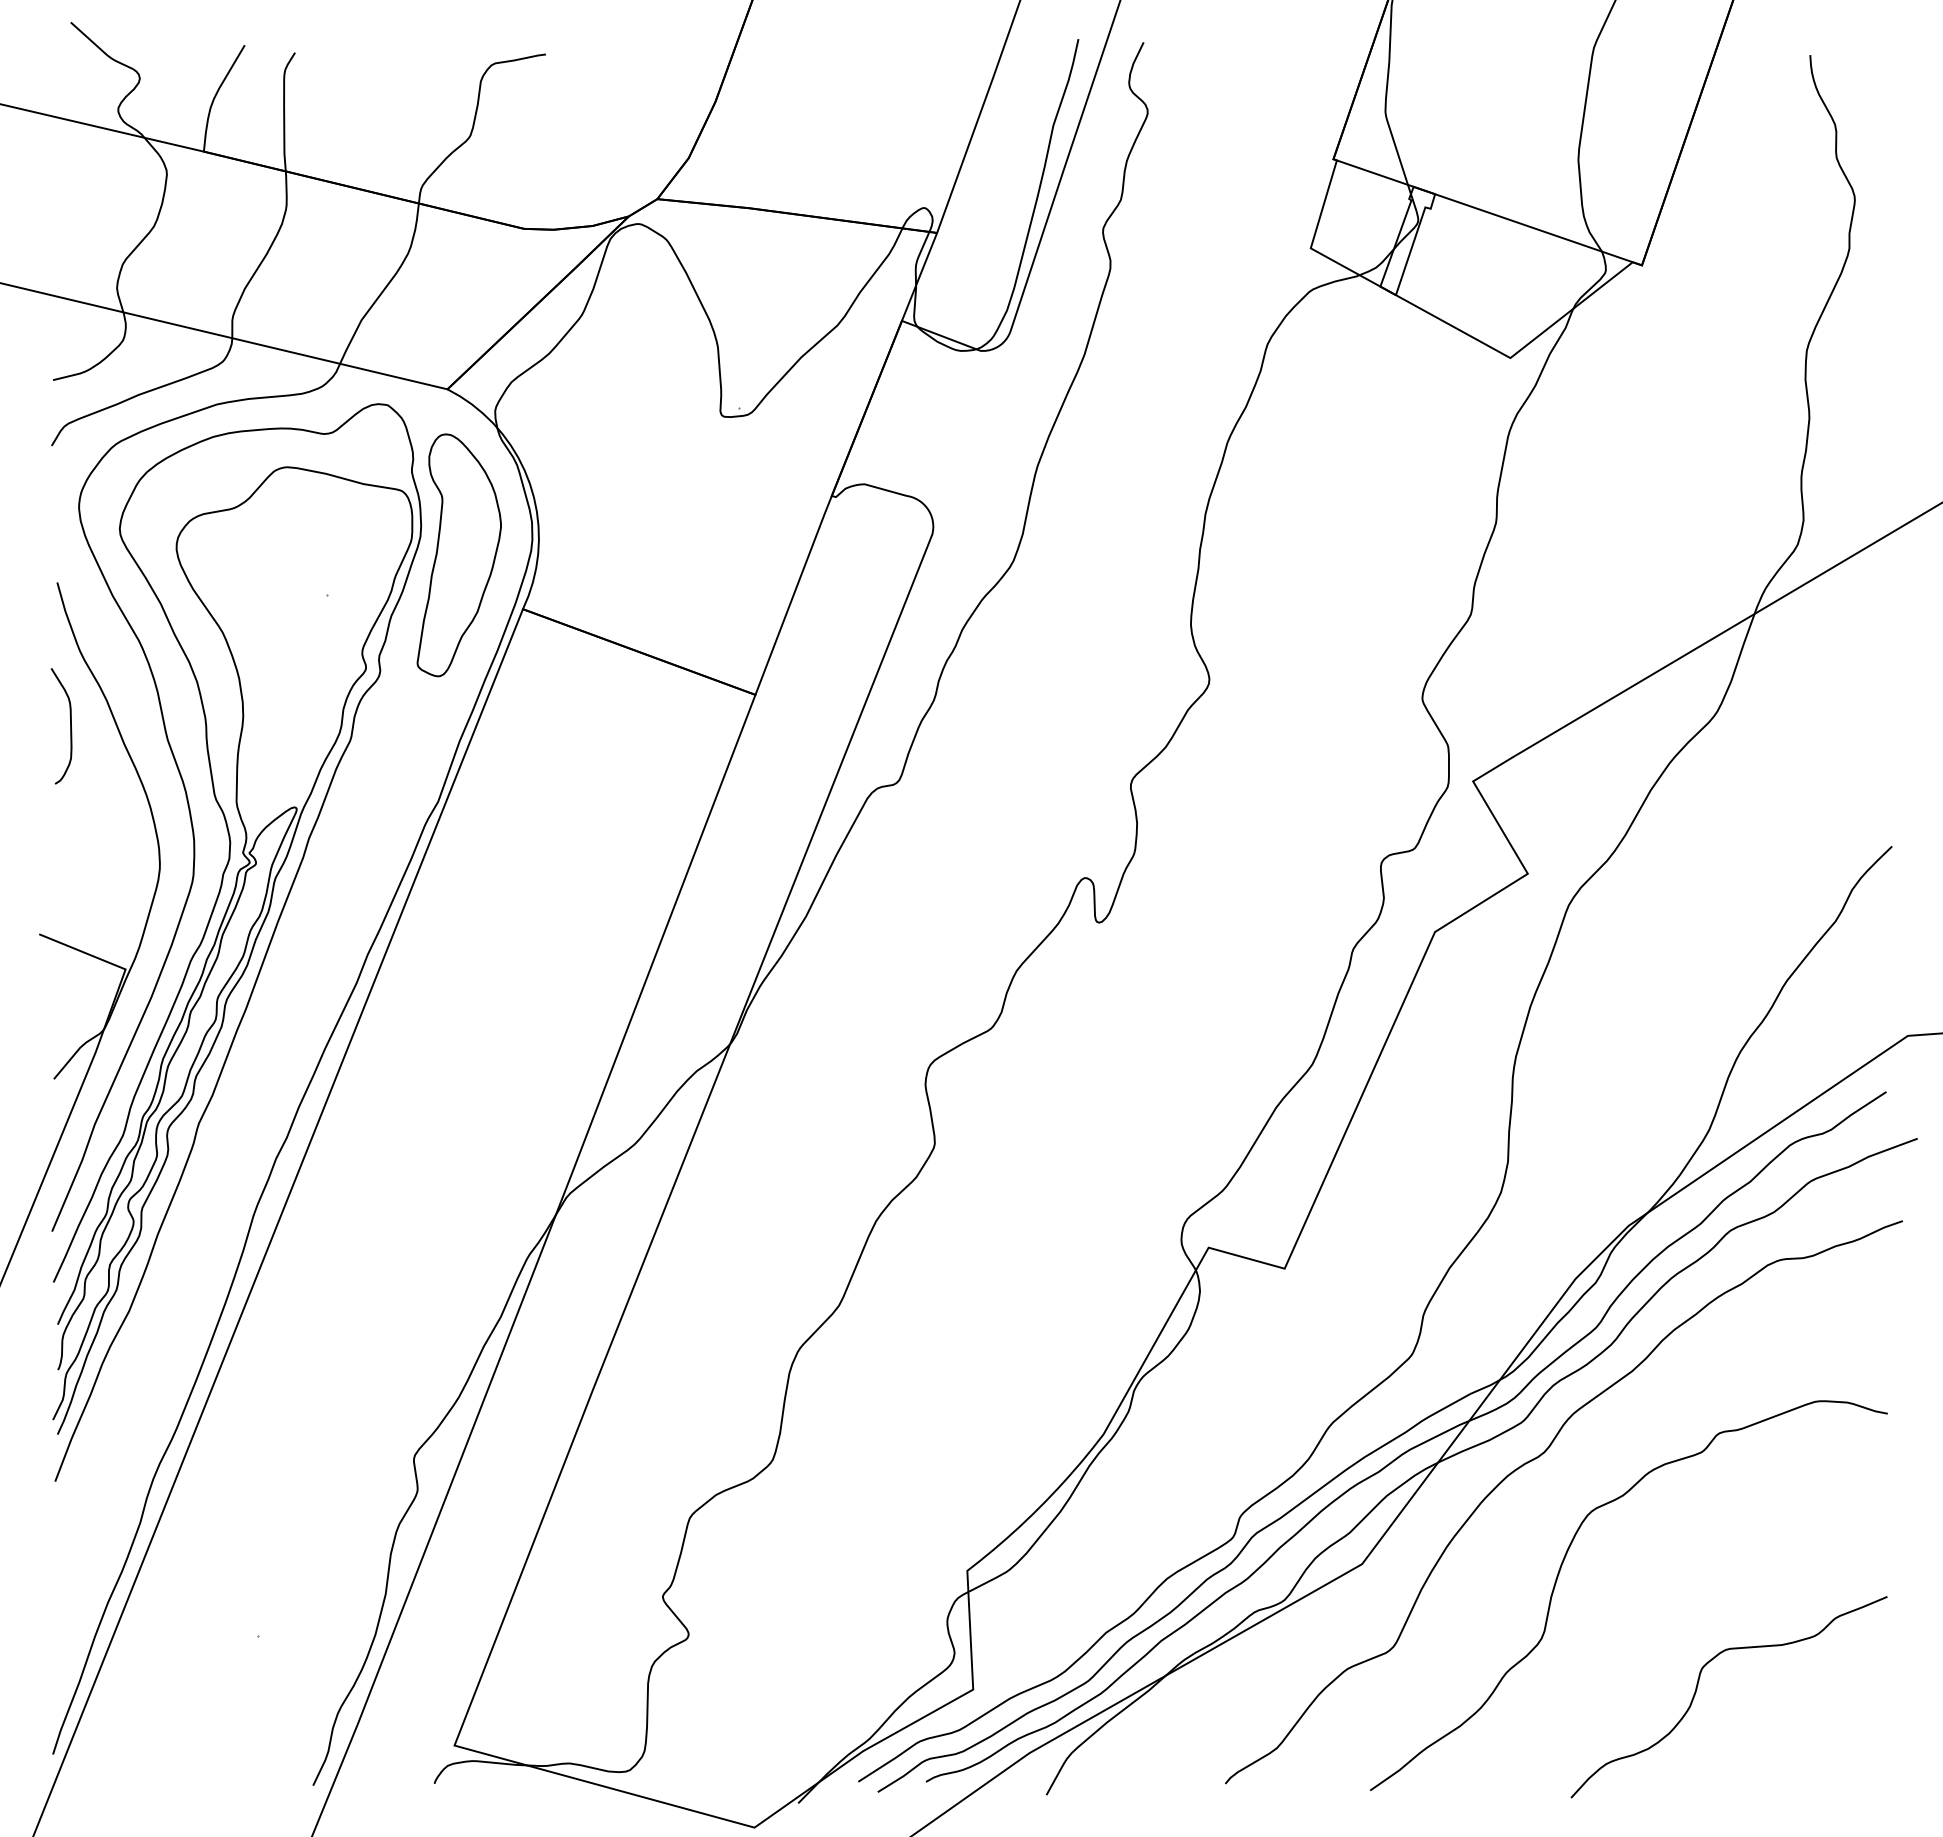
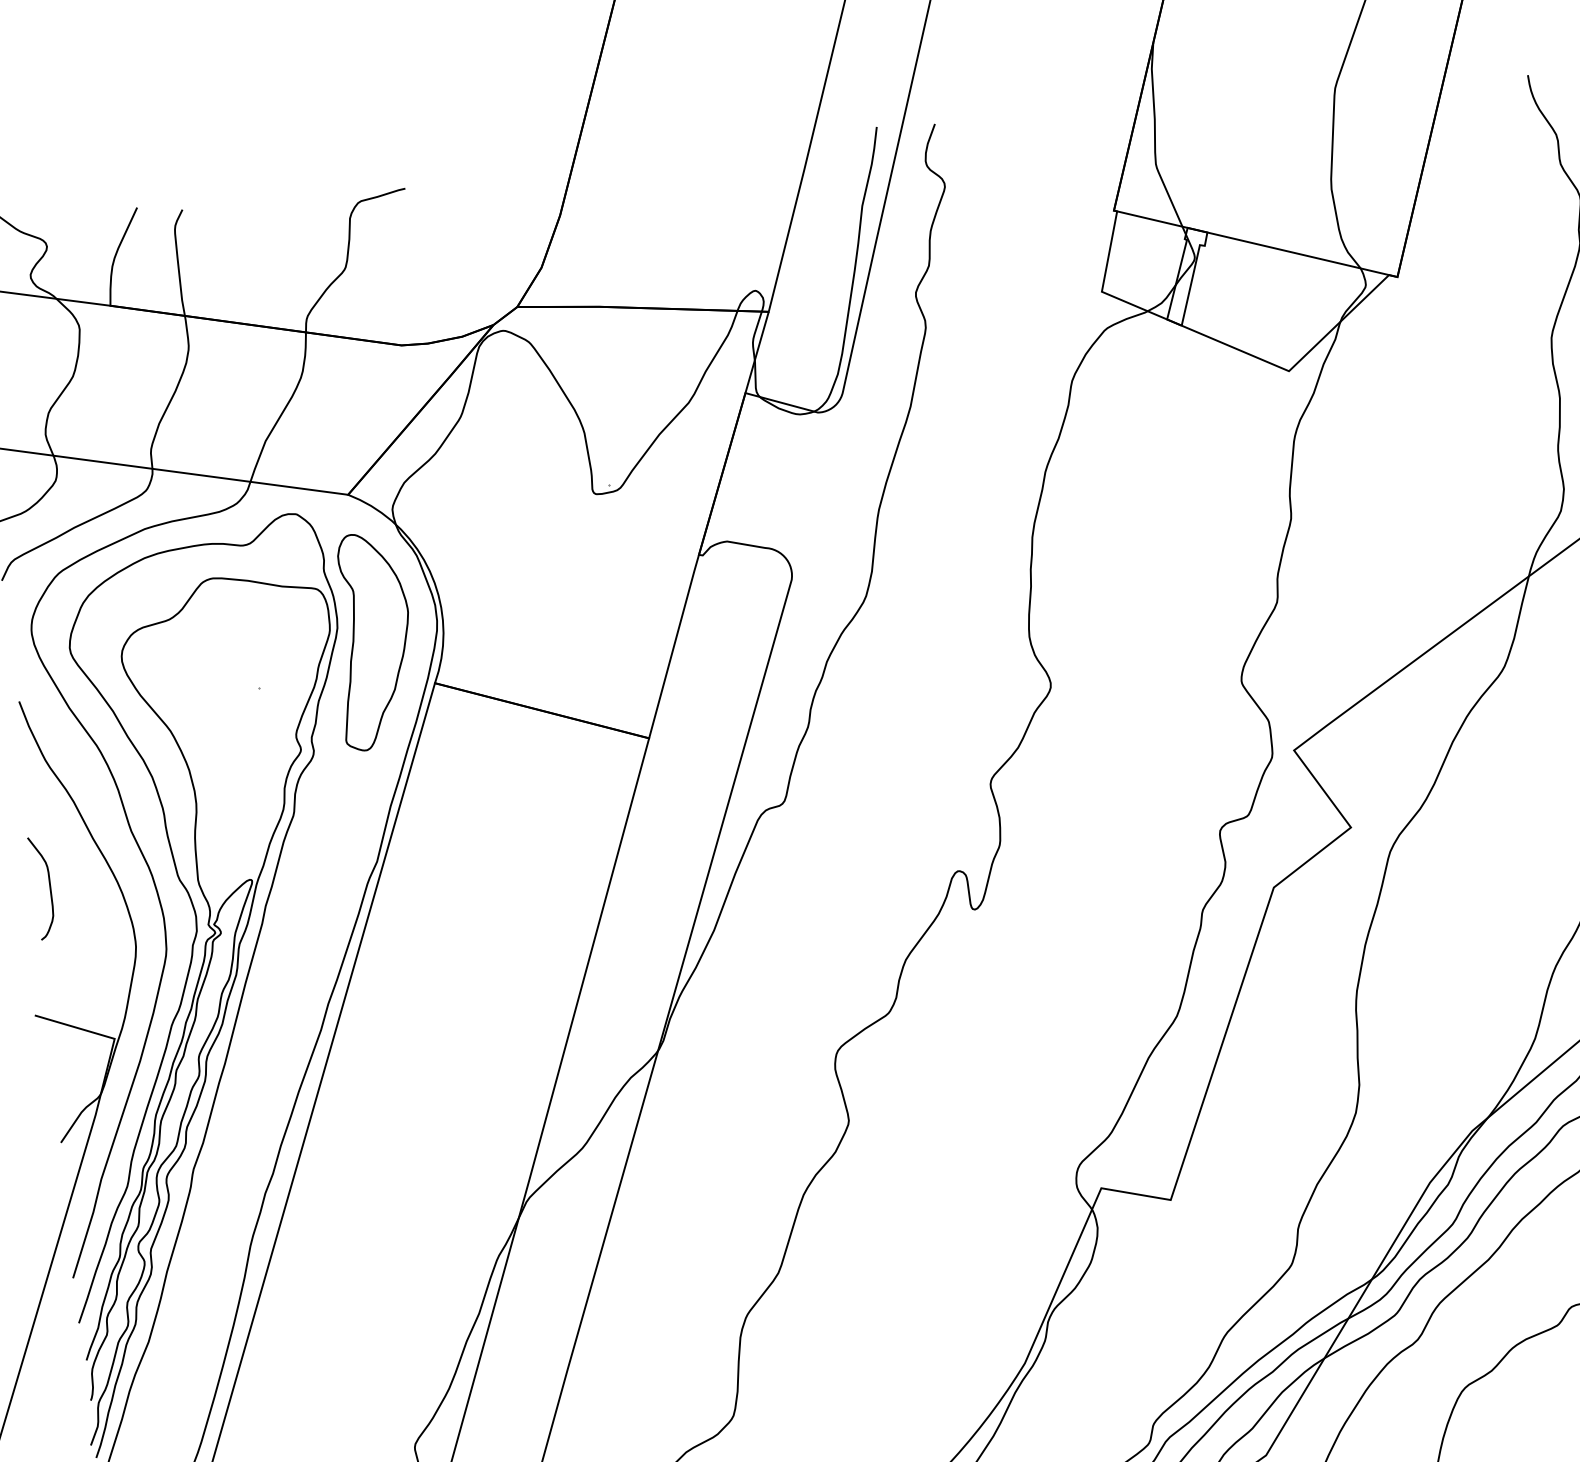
curve: (70, 726) -> (49, 887), moved

